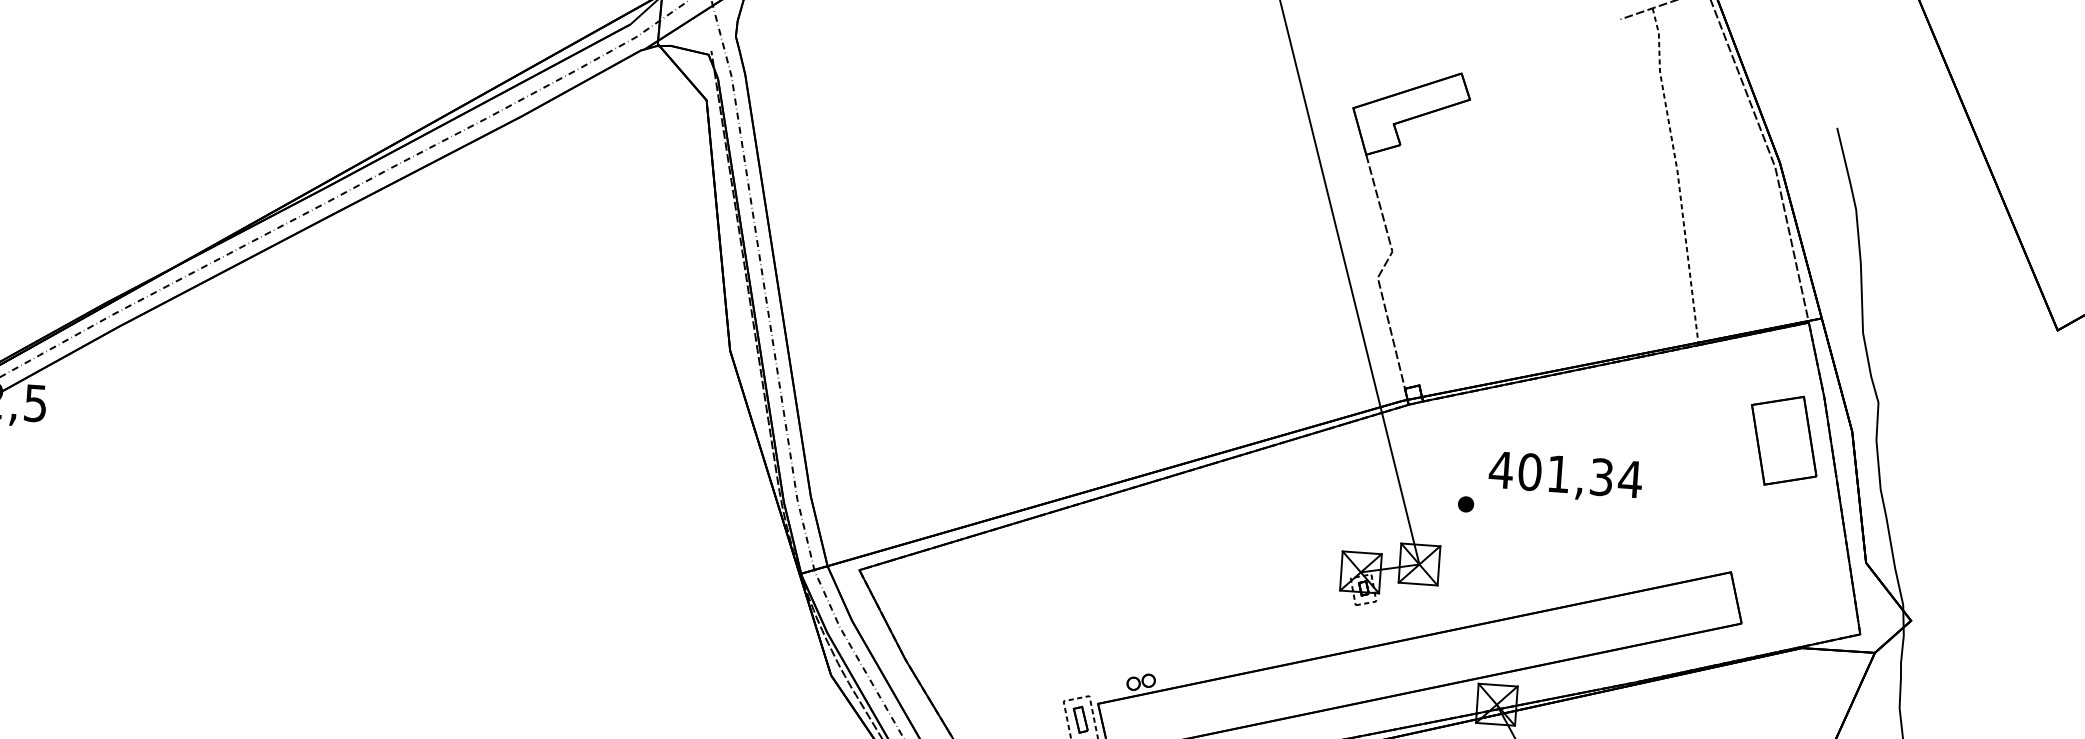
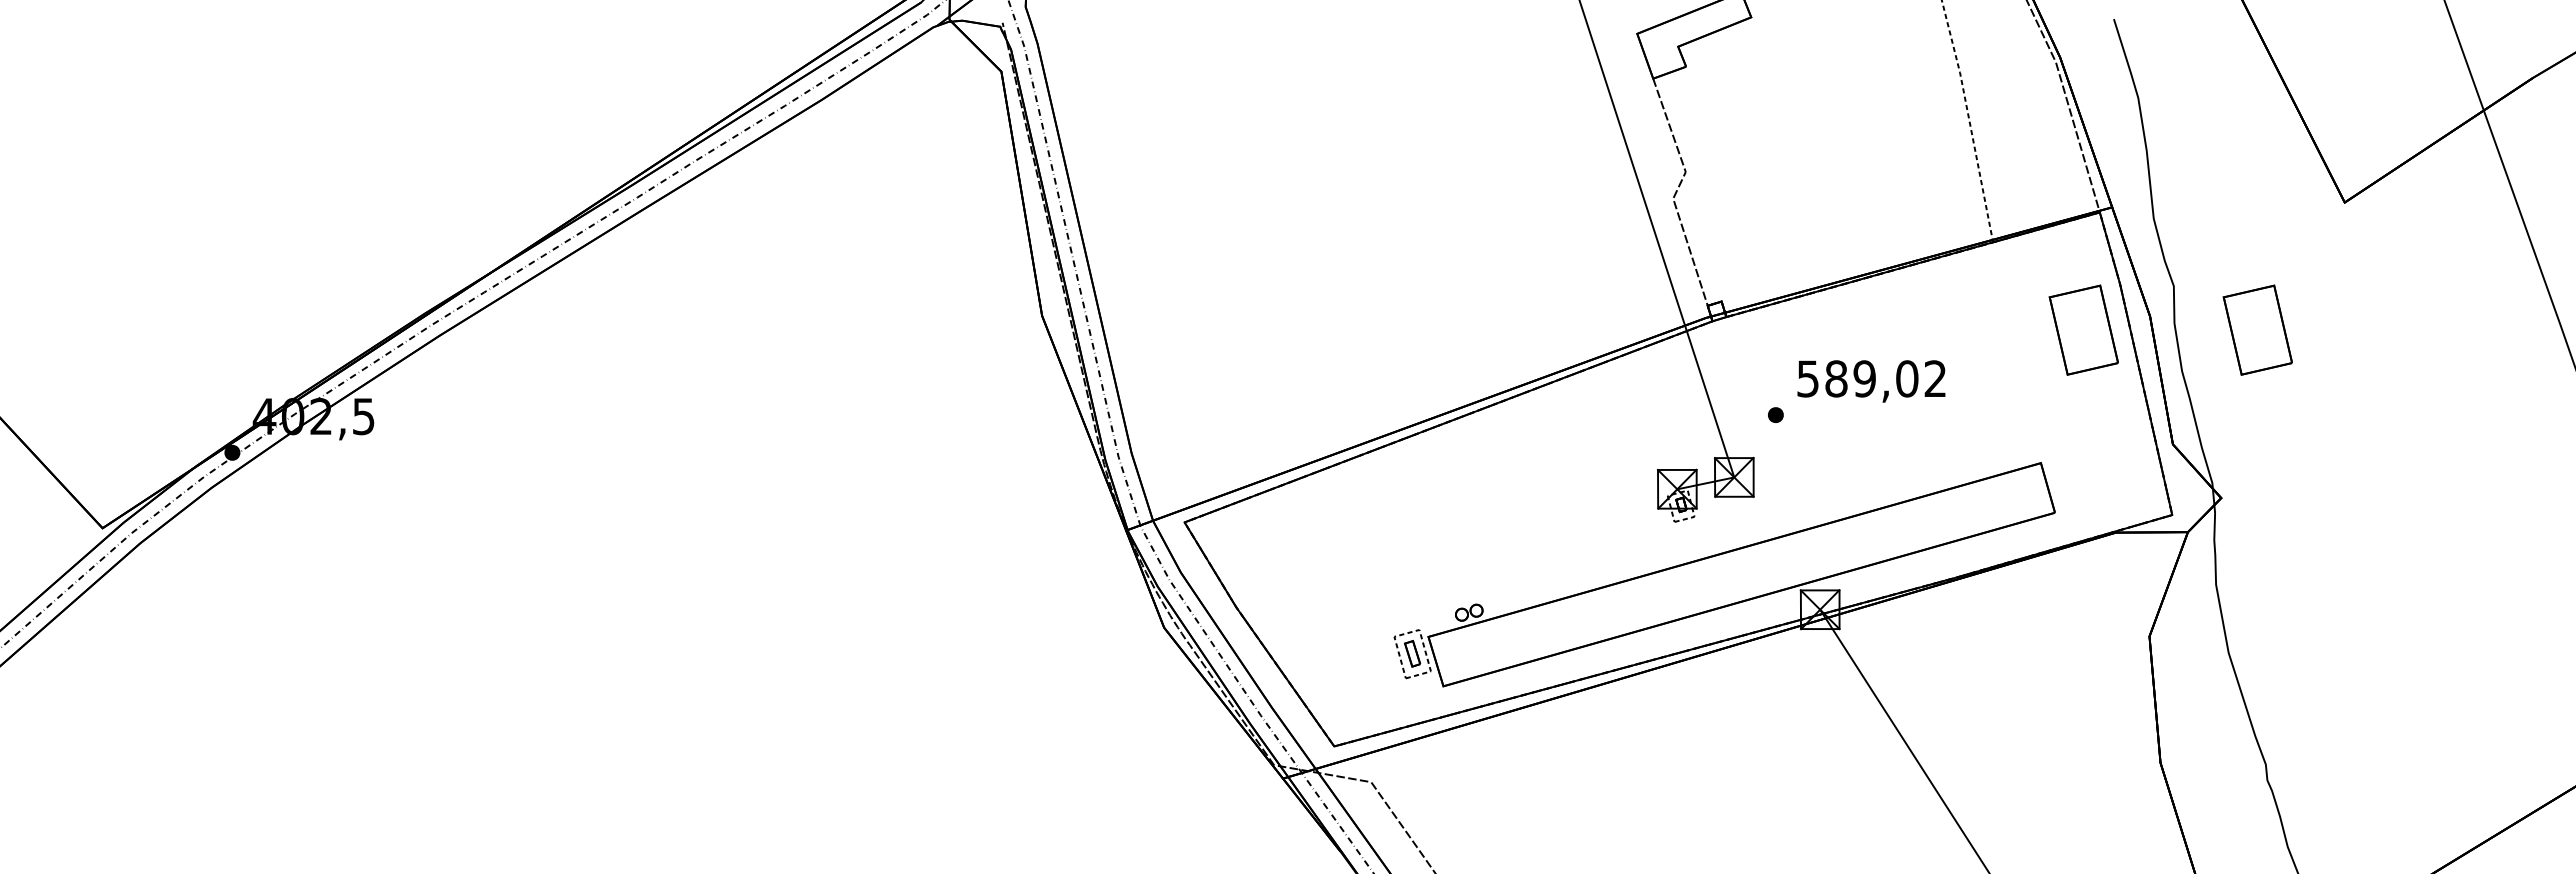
part: (1960, 452) -> (2257, 329), added
text: (1565, 474) -> (1871, 378), 401,34 -> 589,02

